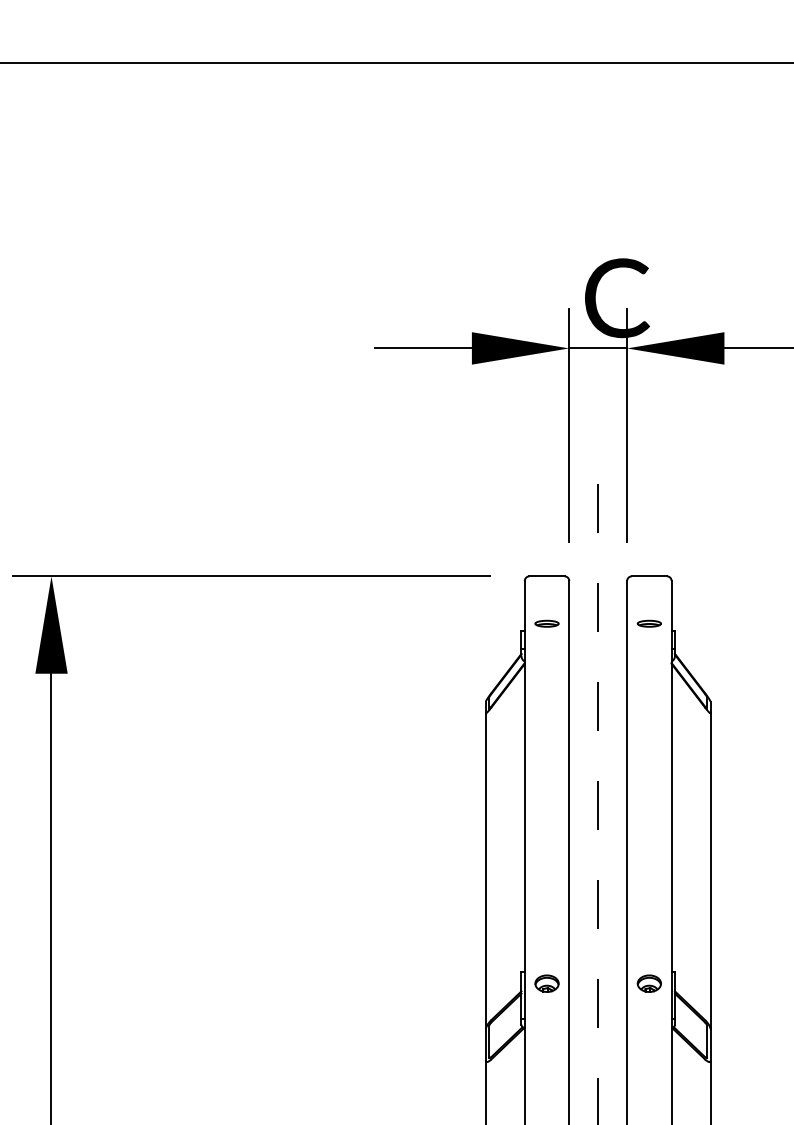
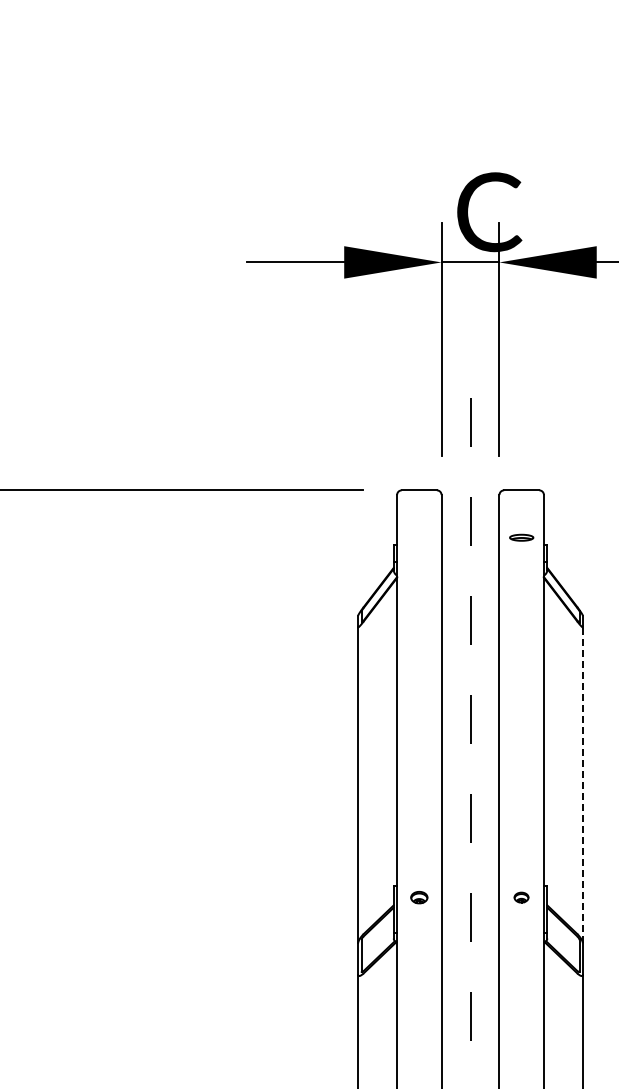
part: (546, 623) -> (418, 537), removed
line: (710, 871) -> (582, 785), solid -> dashed
part: (546, 983) -> (418, 897), size x0.7
part: (648, 983) -> (520, 897), size x0.6

